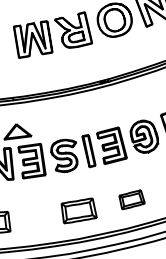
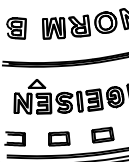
part: (131, 198) -> (102, 134), size x1.43
part: (79, 210) -> (59, 138), moved

